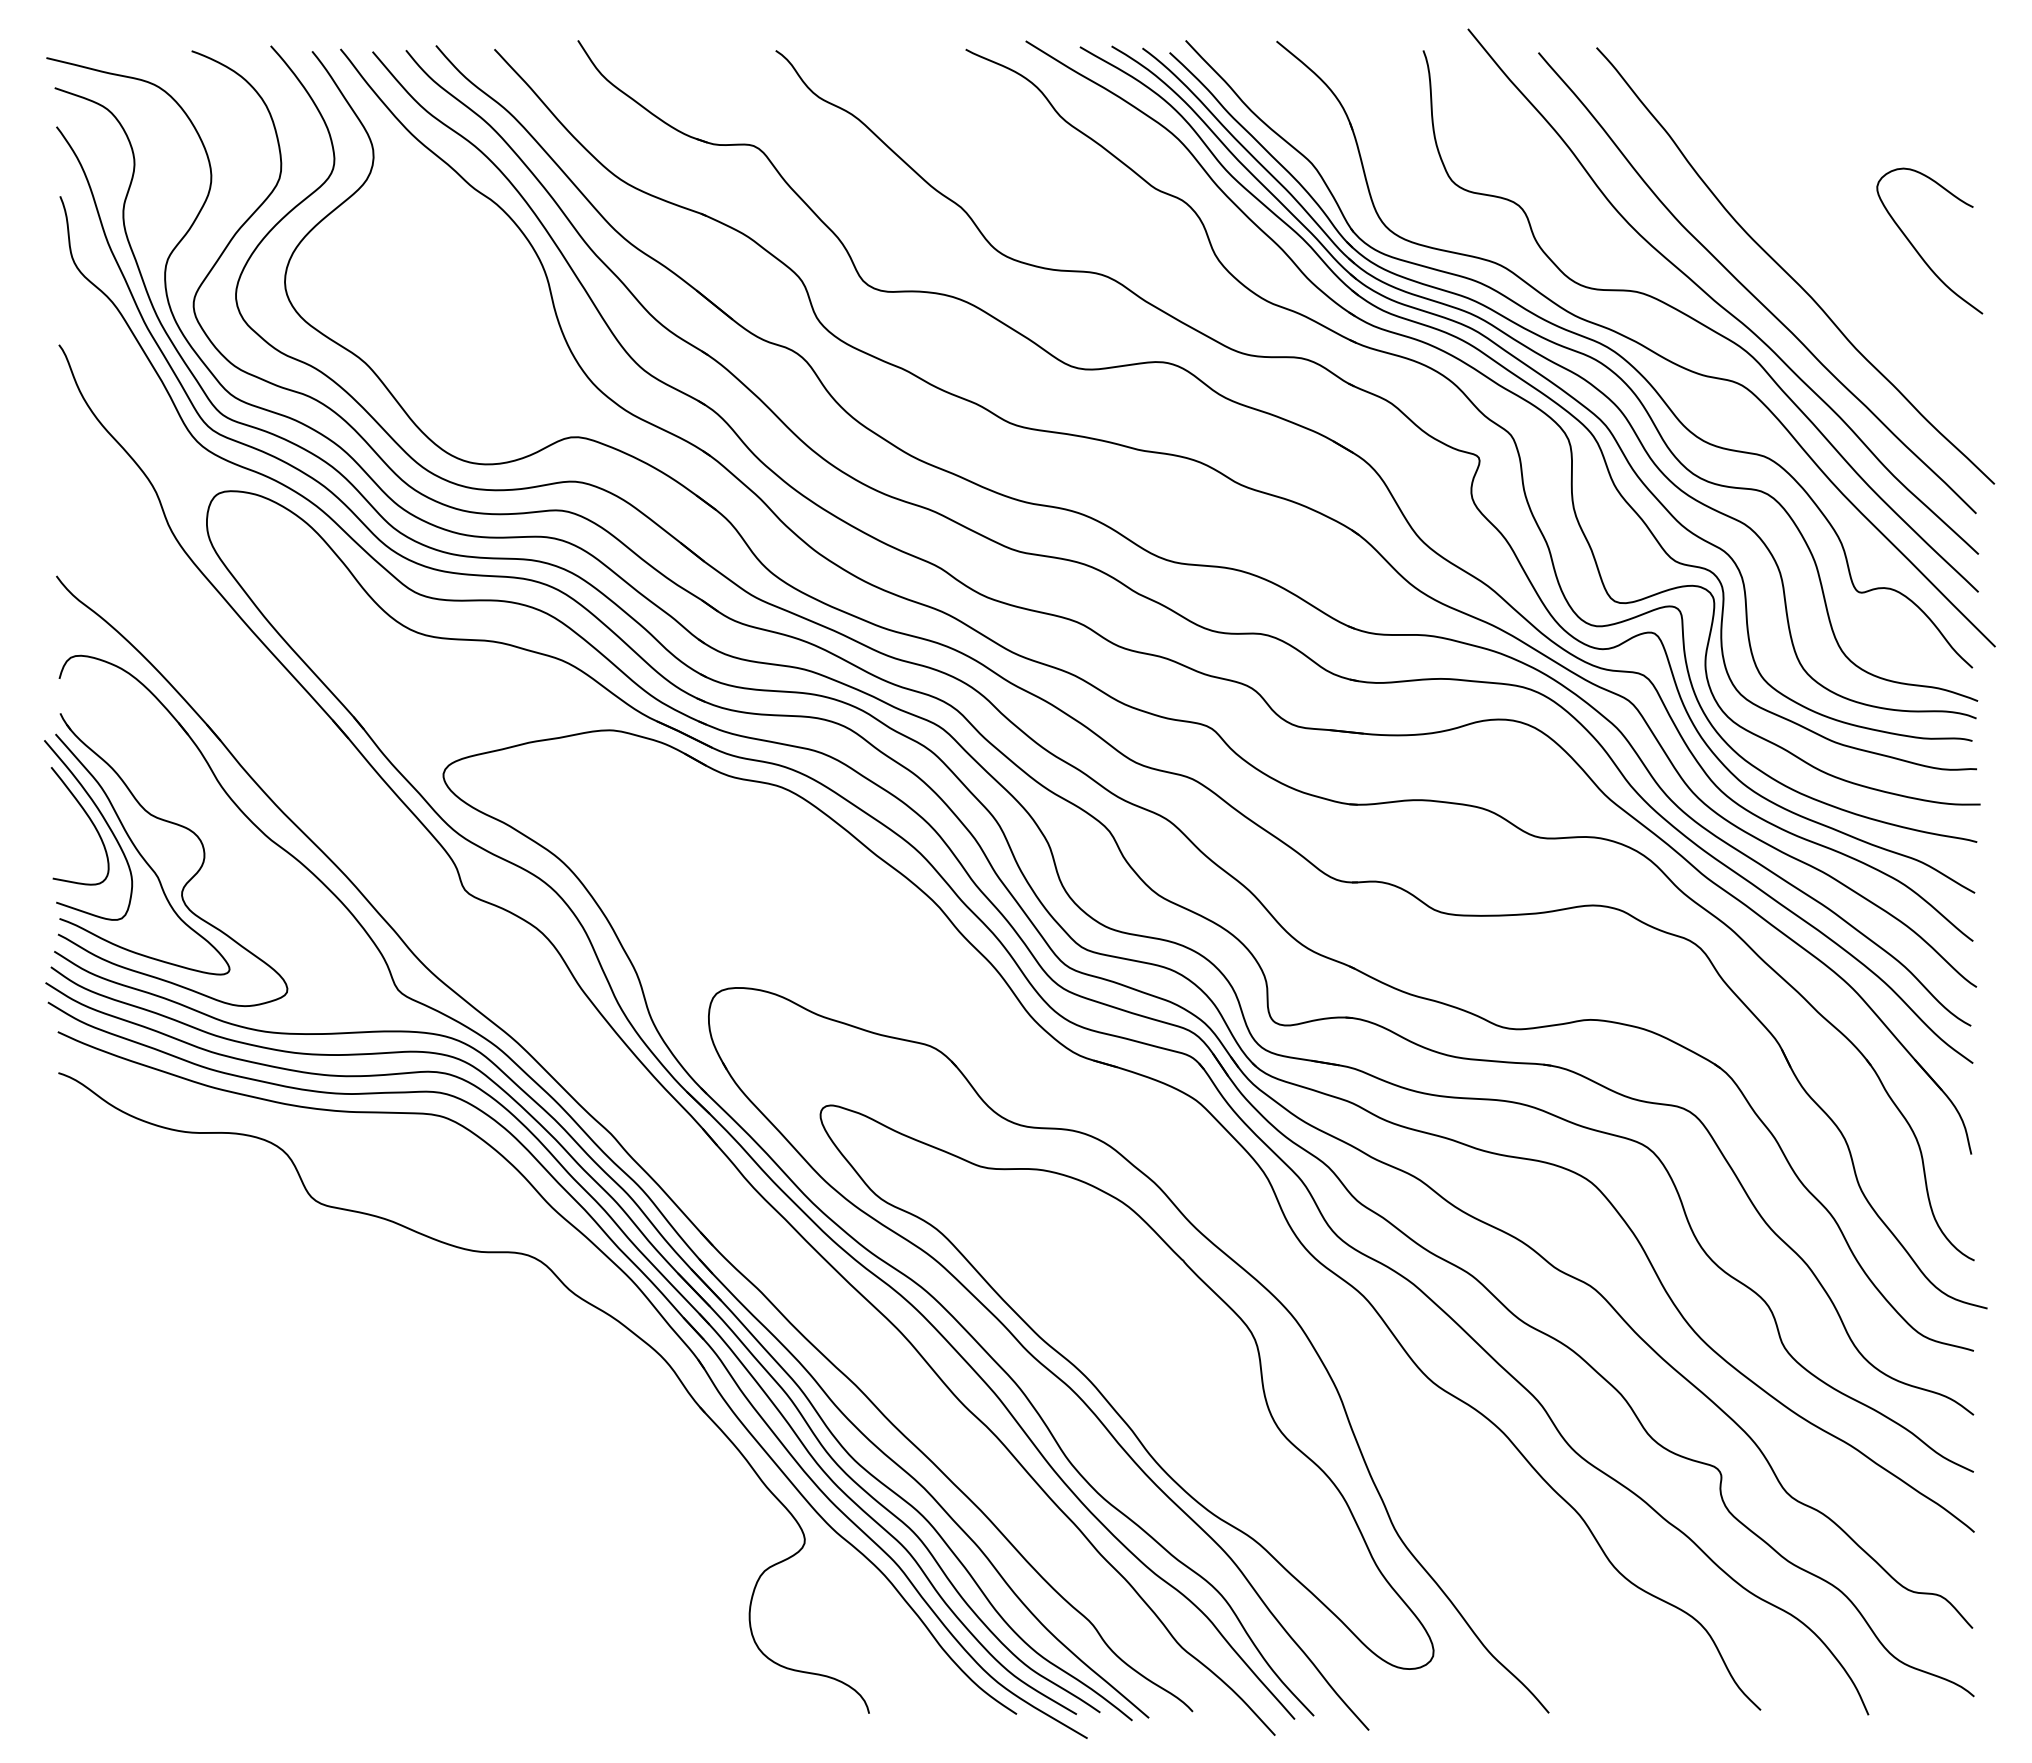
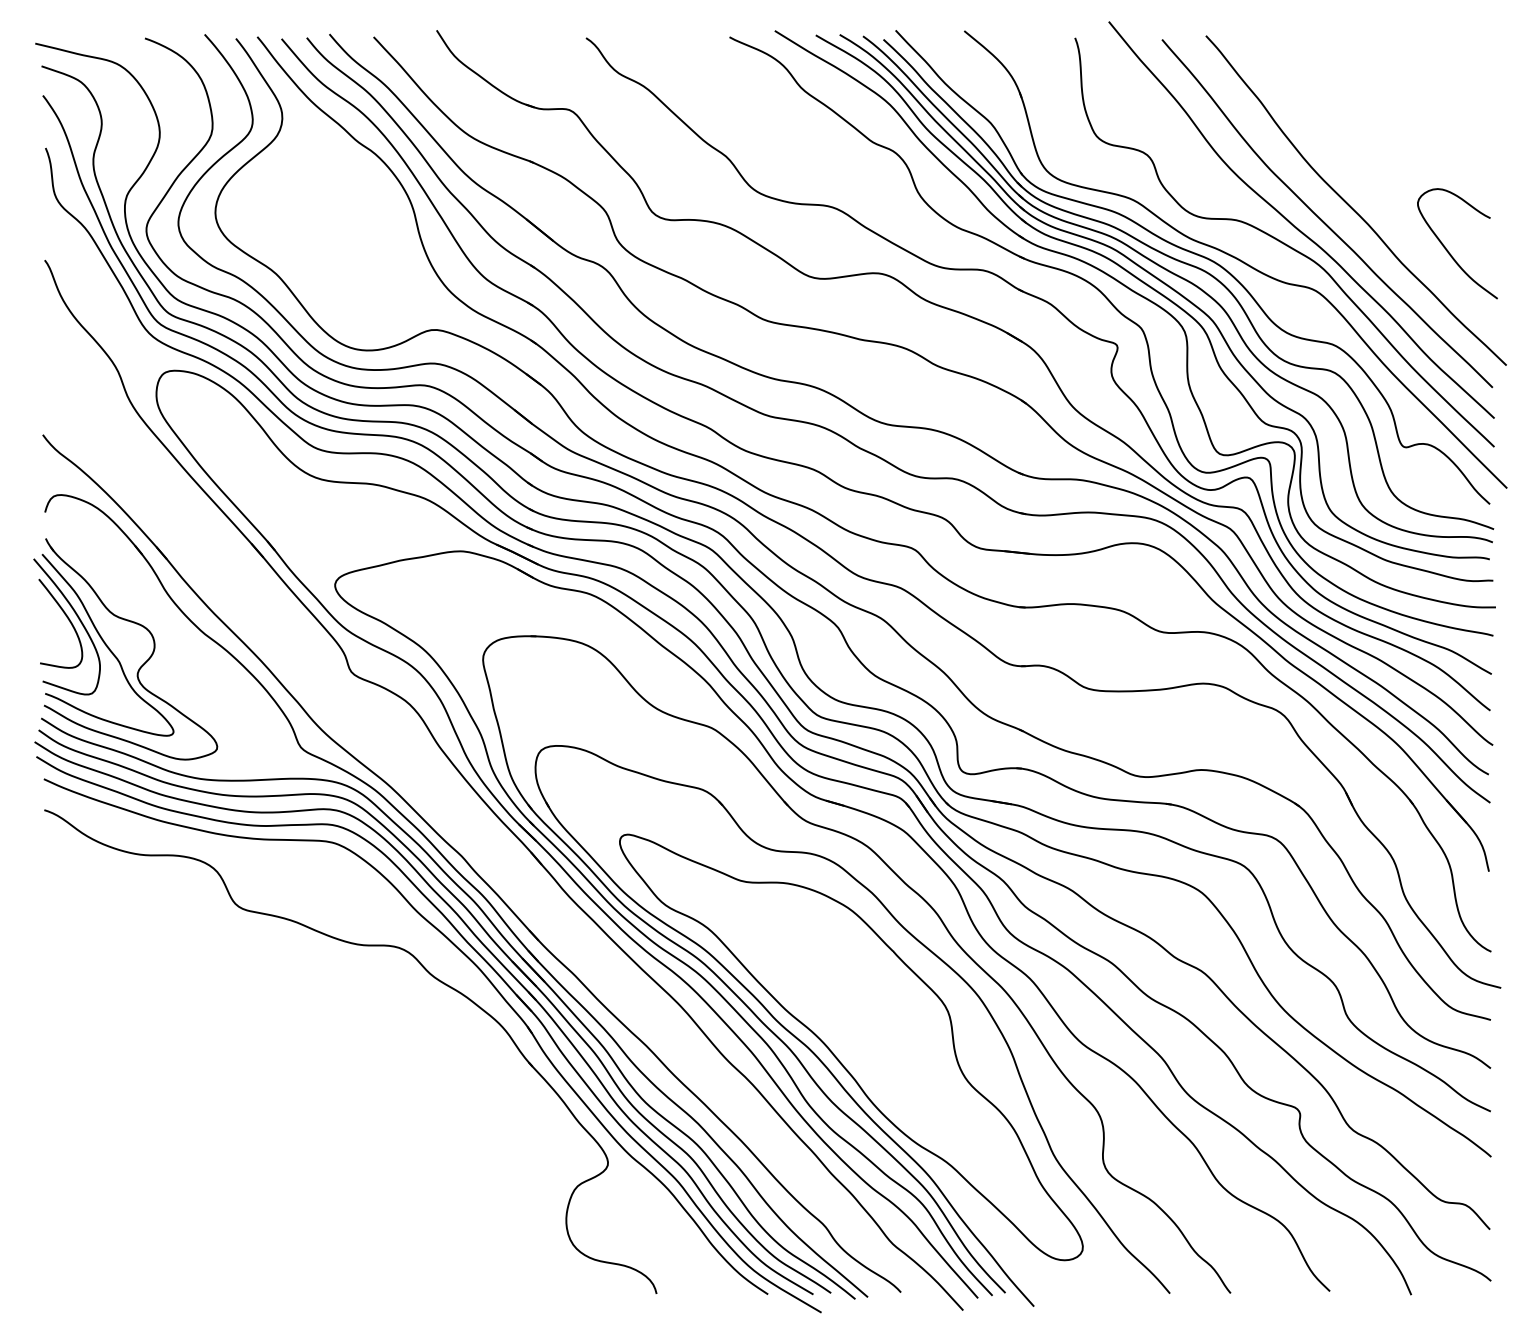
curve: (1918, 251) -> (1449, 251), moved
part: (1213, 1184) -> (916, 894), added

